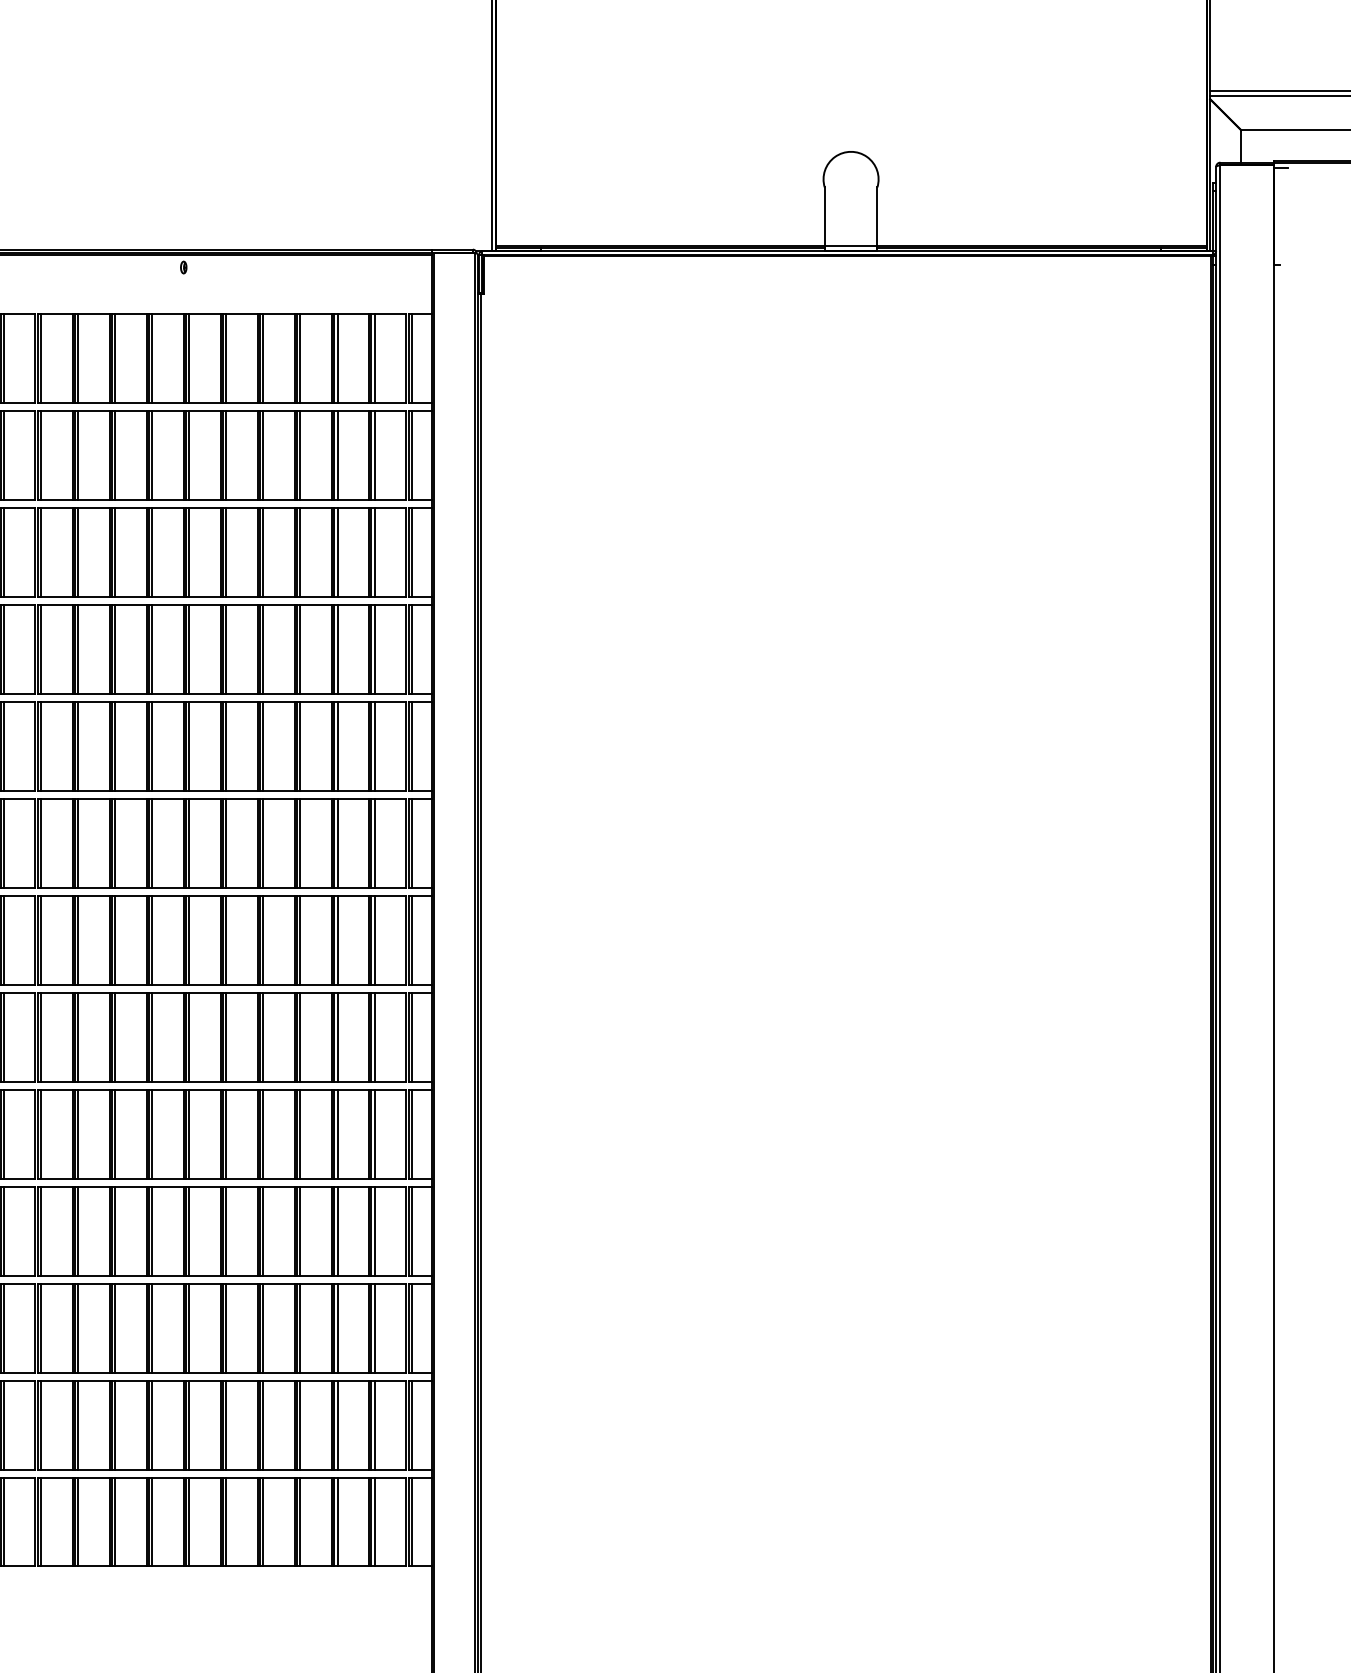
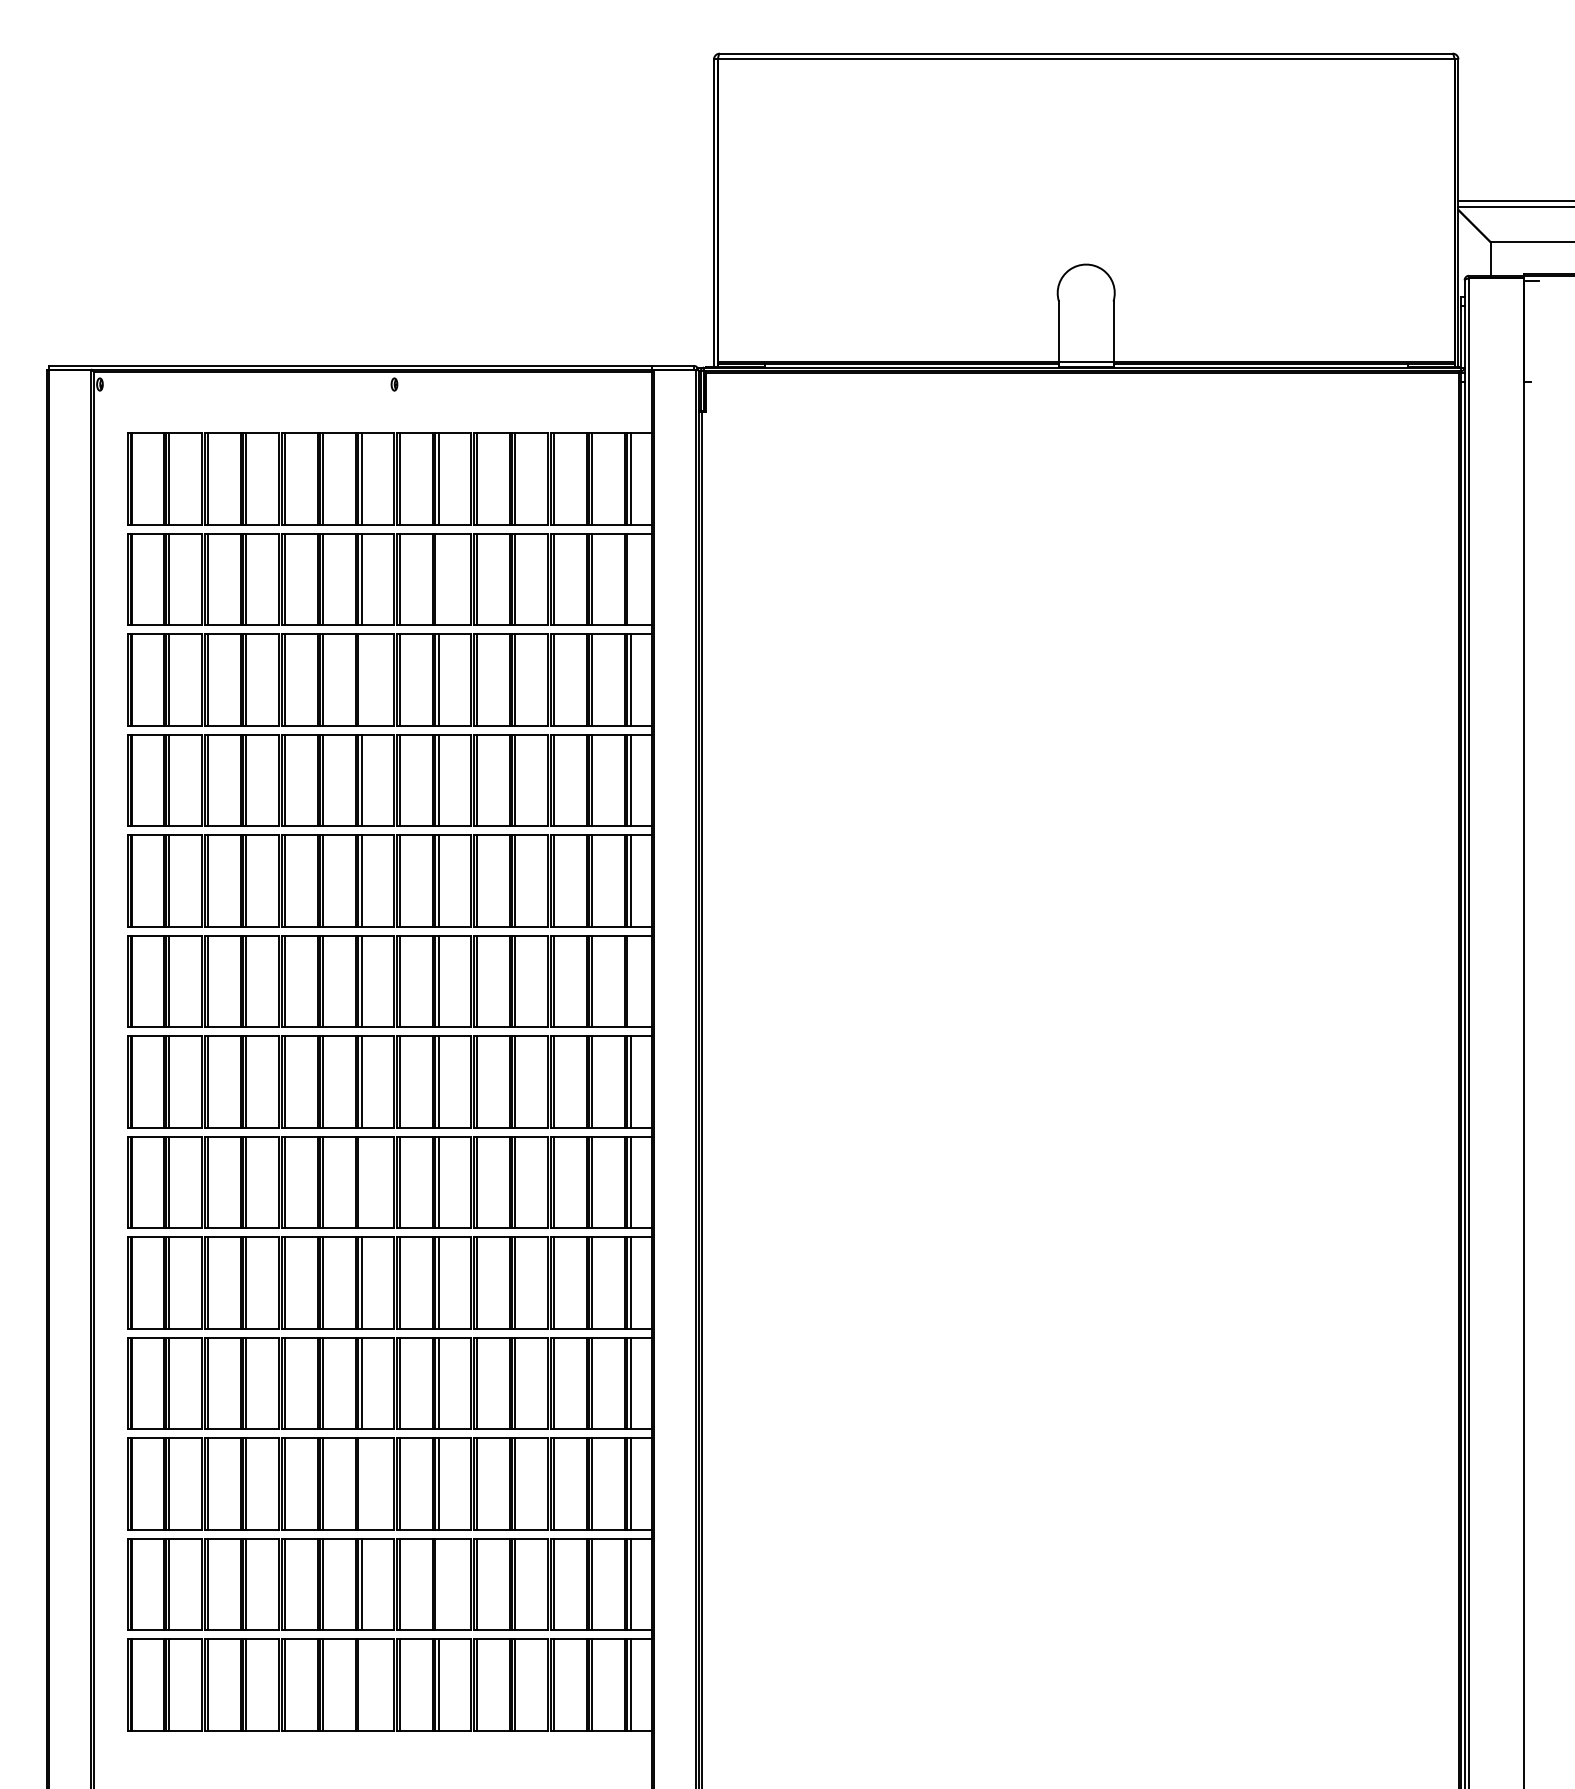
line: (226, 455) -> (438, 579), removed
line: (411, 455) -> (630, 579), removed
line: (151, 552) -> (361, 679), removed
line: (411, 843) -> (630, 981), removed
line: (151, 1037) -> (361, 1182), removed
line: (151, 1327) -> (361, 1483), removed
line: (226, 1425) -> (438, 1584), removed
line: (151, 1521) -> (361, 1684), removed

